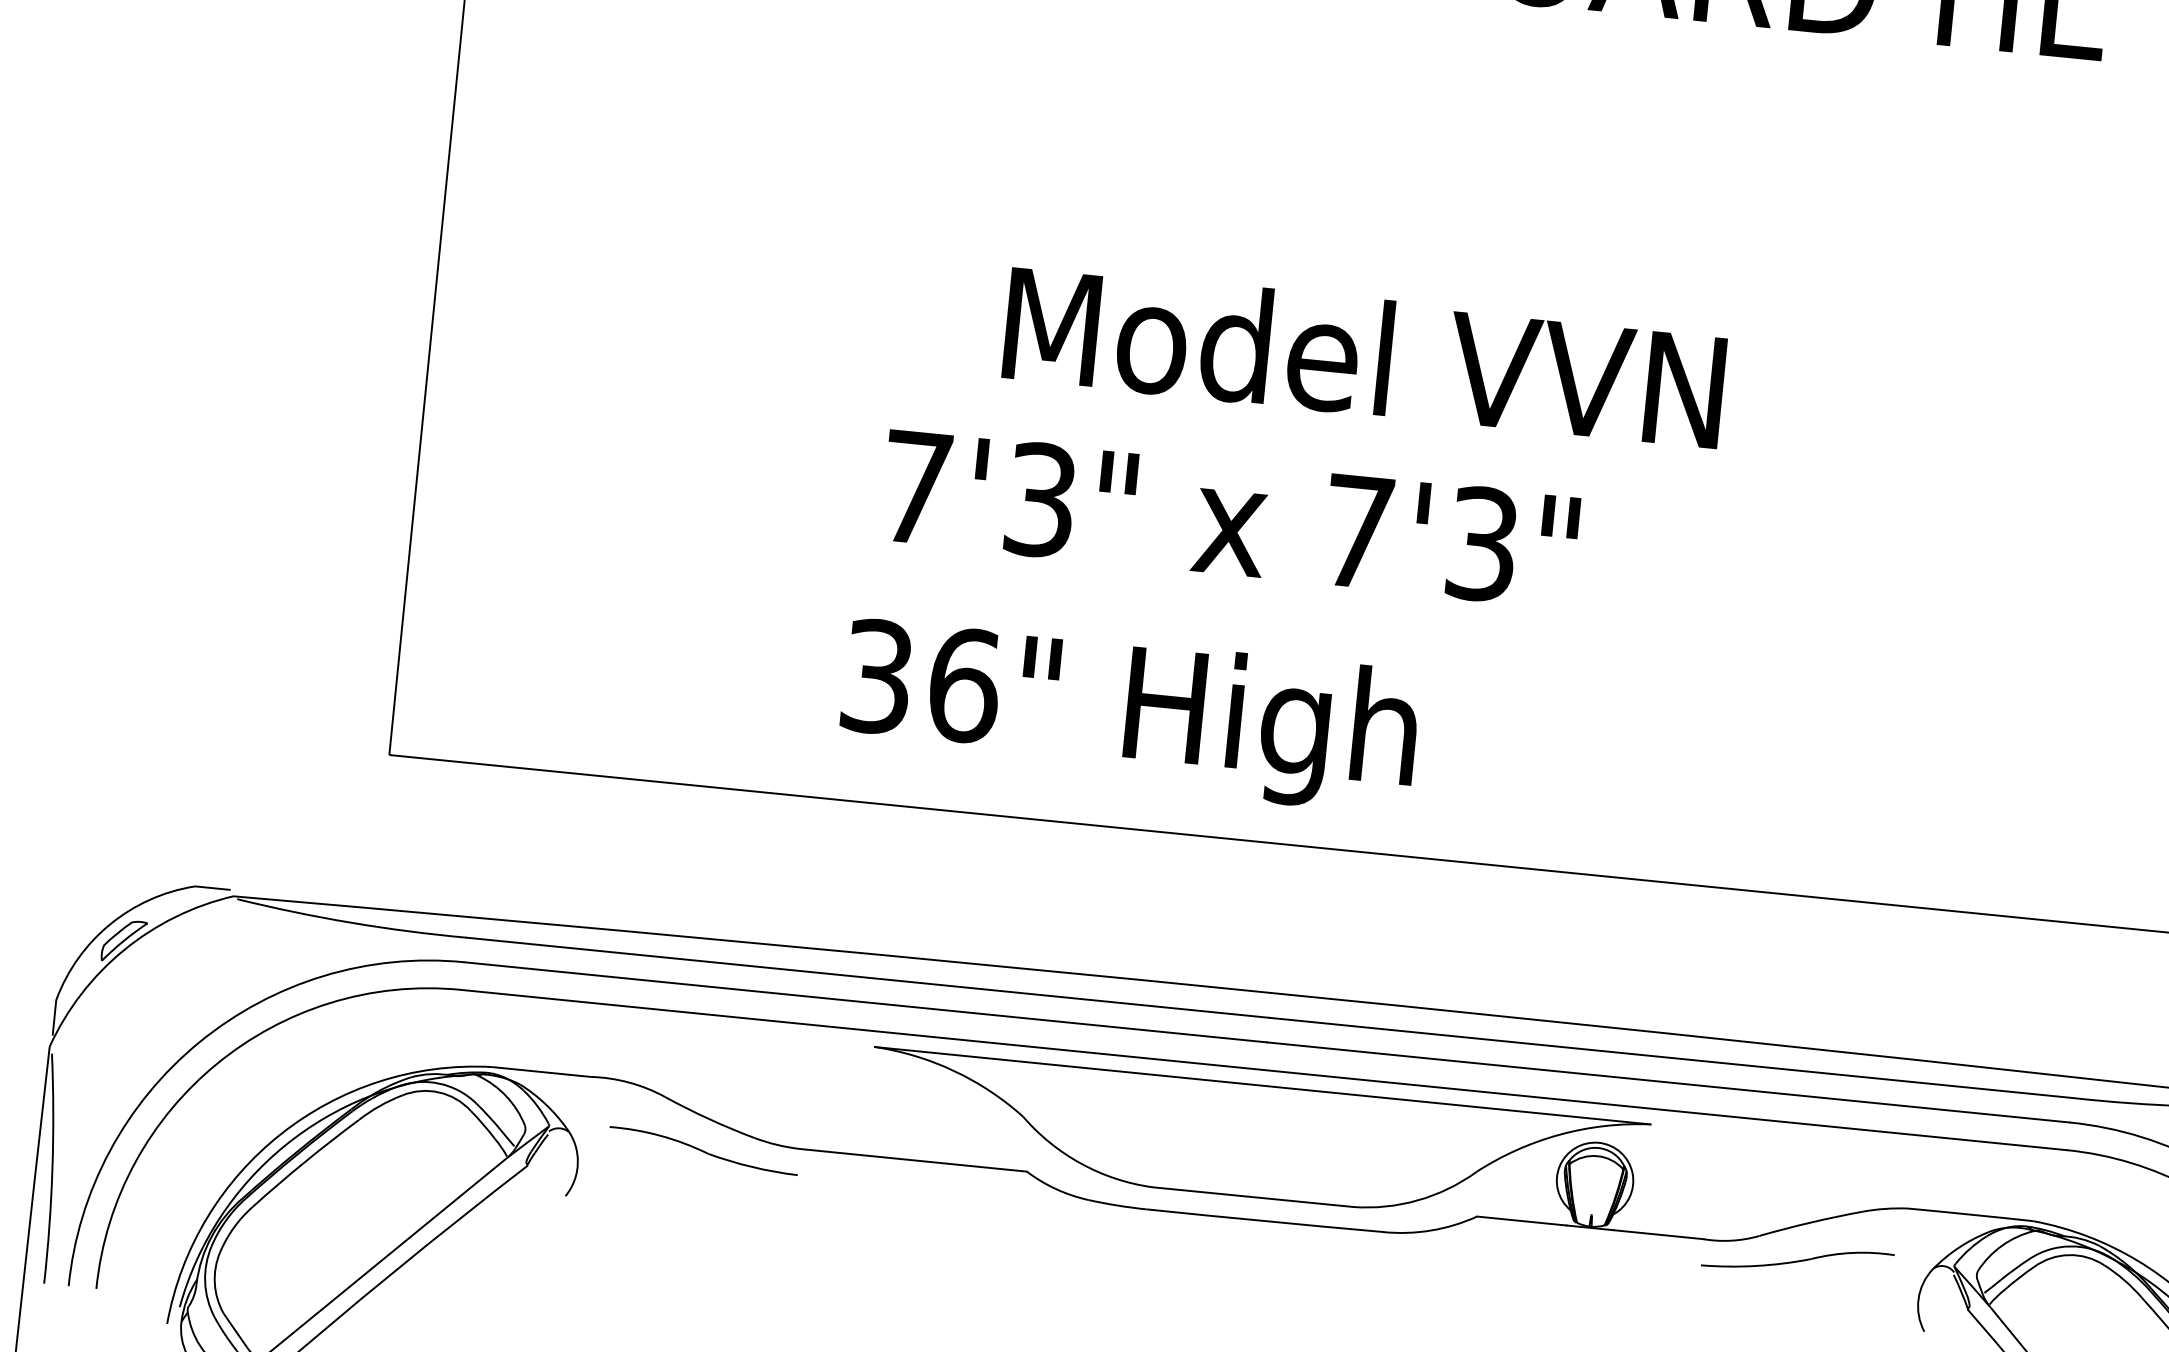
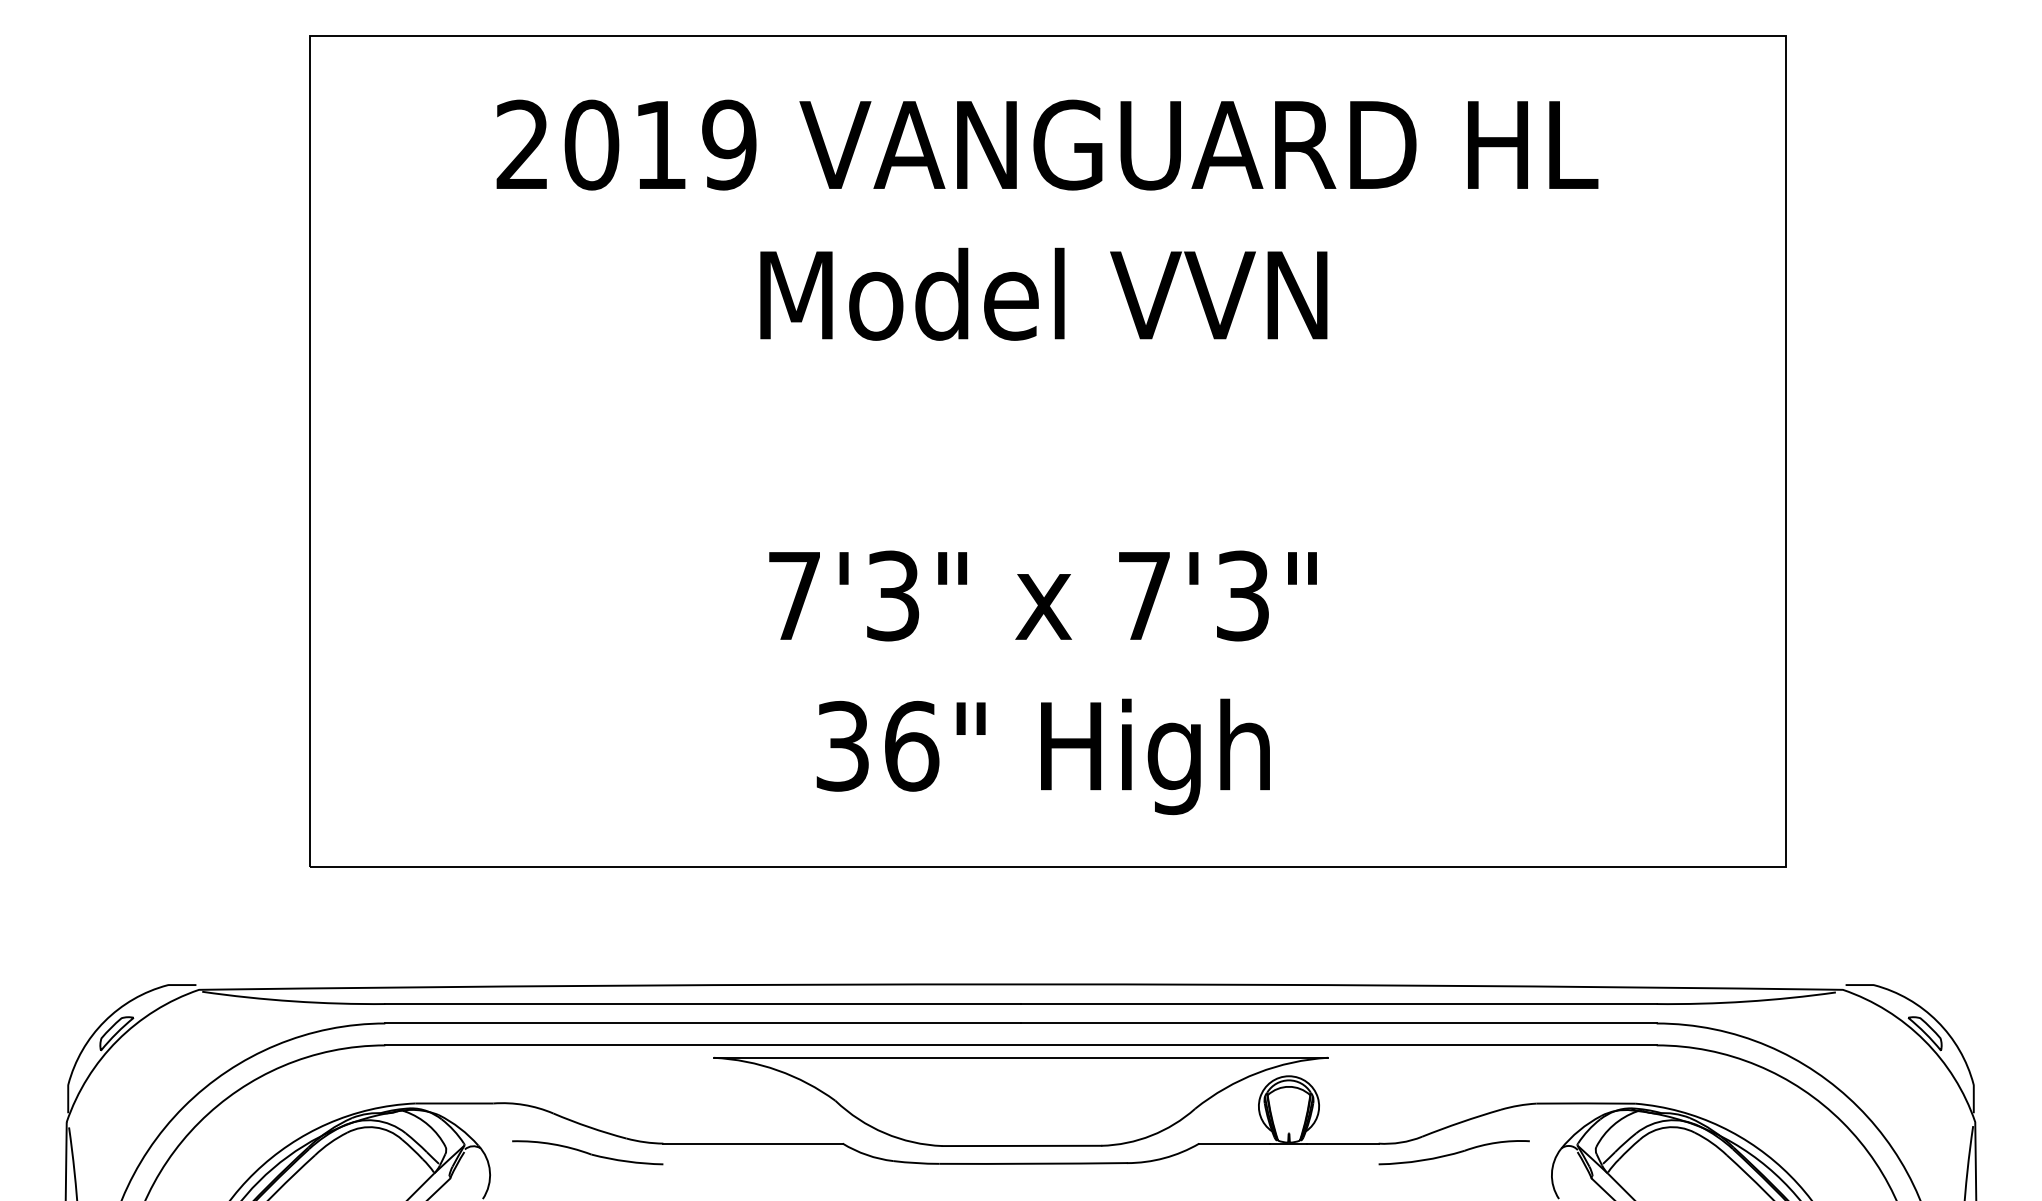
text: (1364, 355) -> (1043, 293), moved
text: (1229, 518) -> (1042, 595), moved
text: (1128, 714) -> (1042, 756), moved

